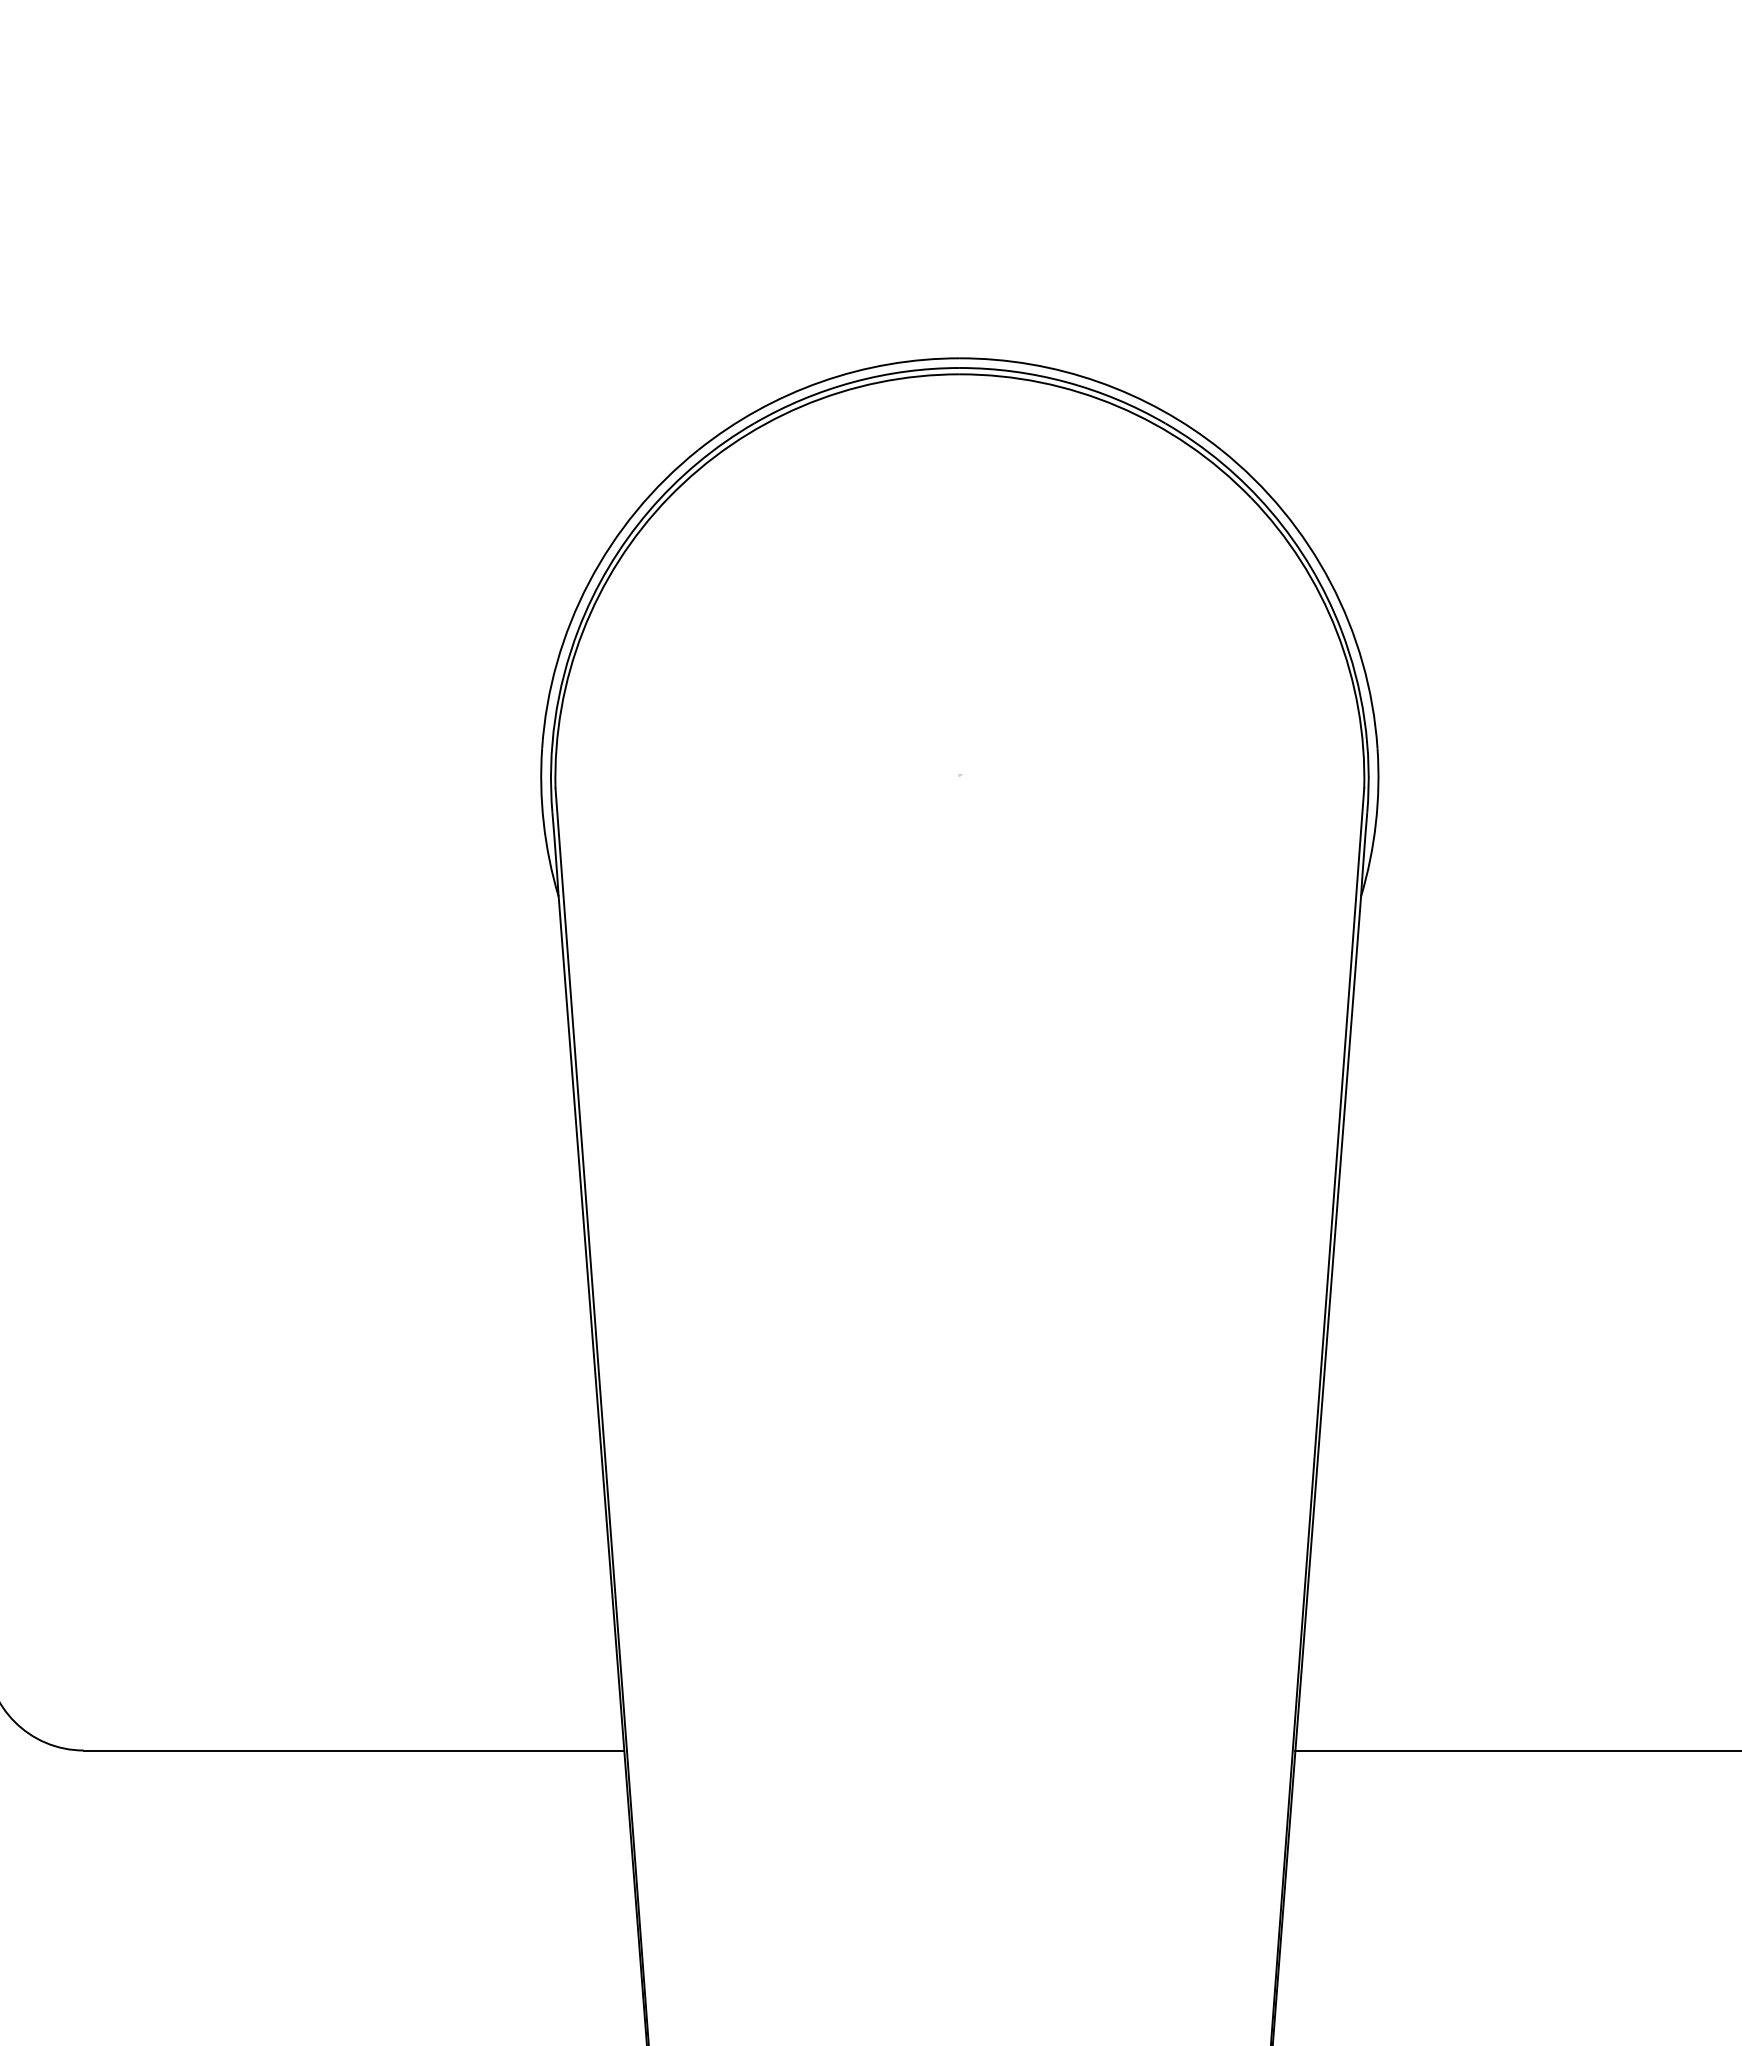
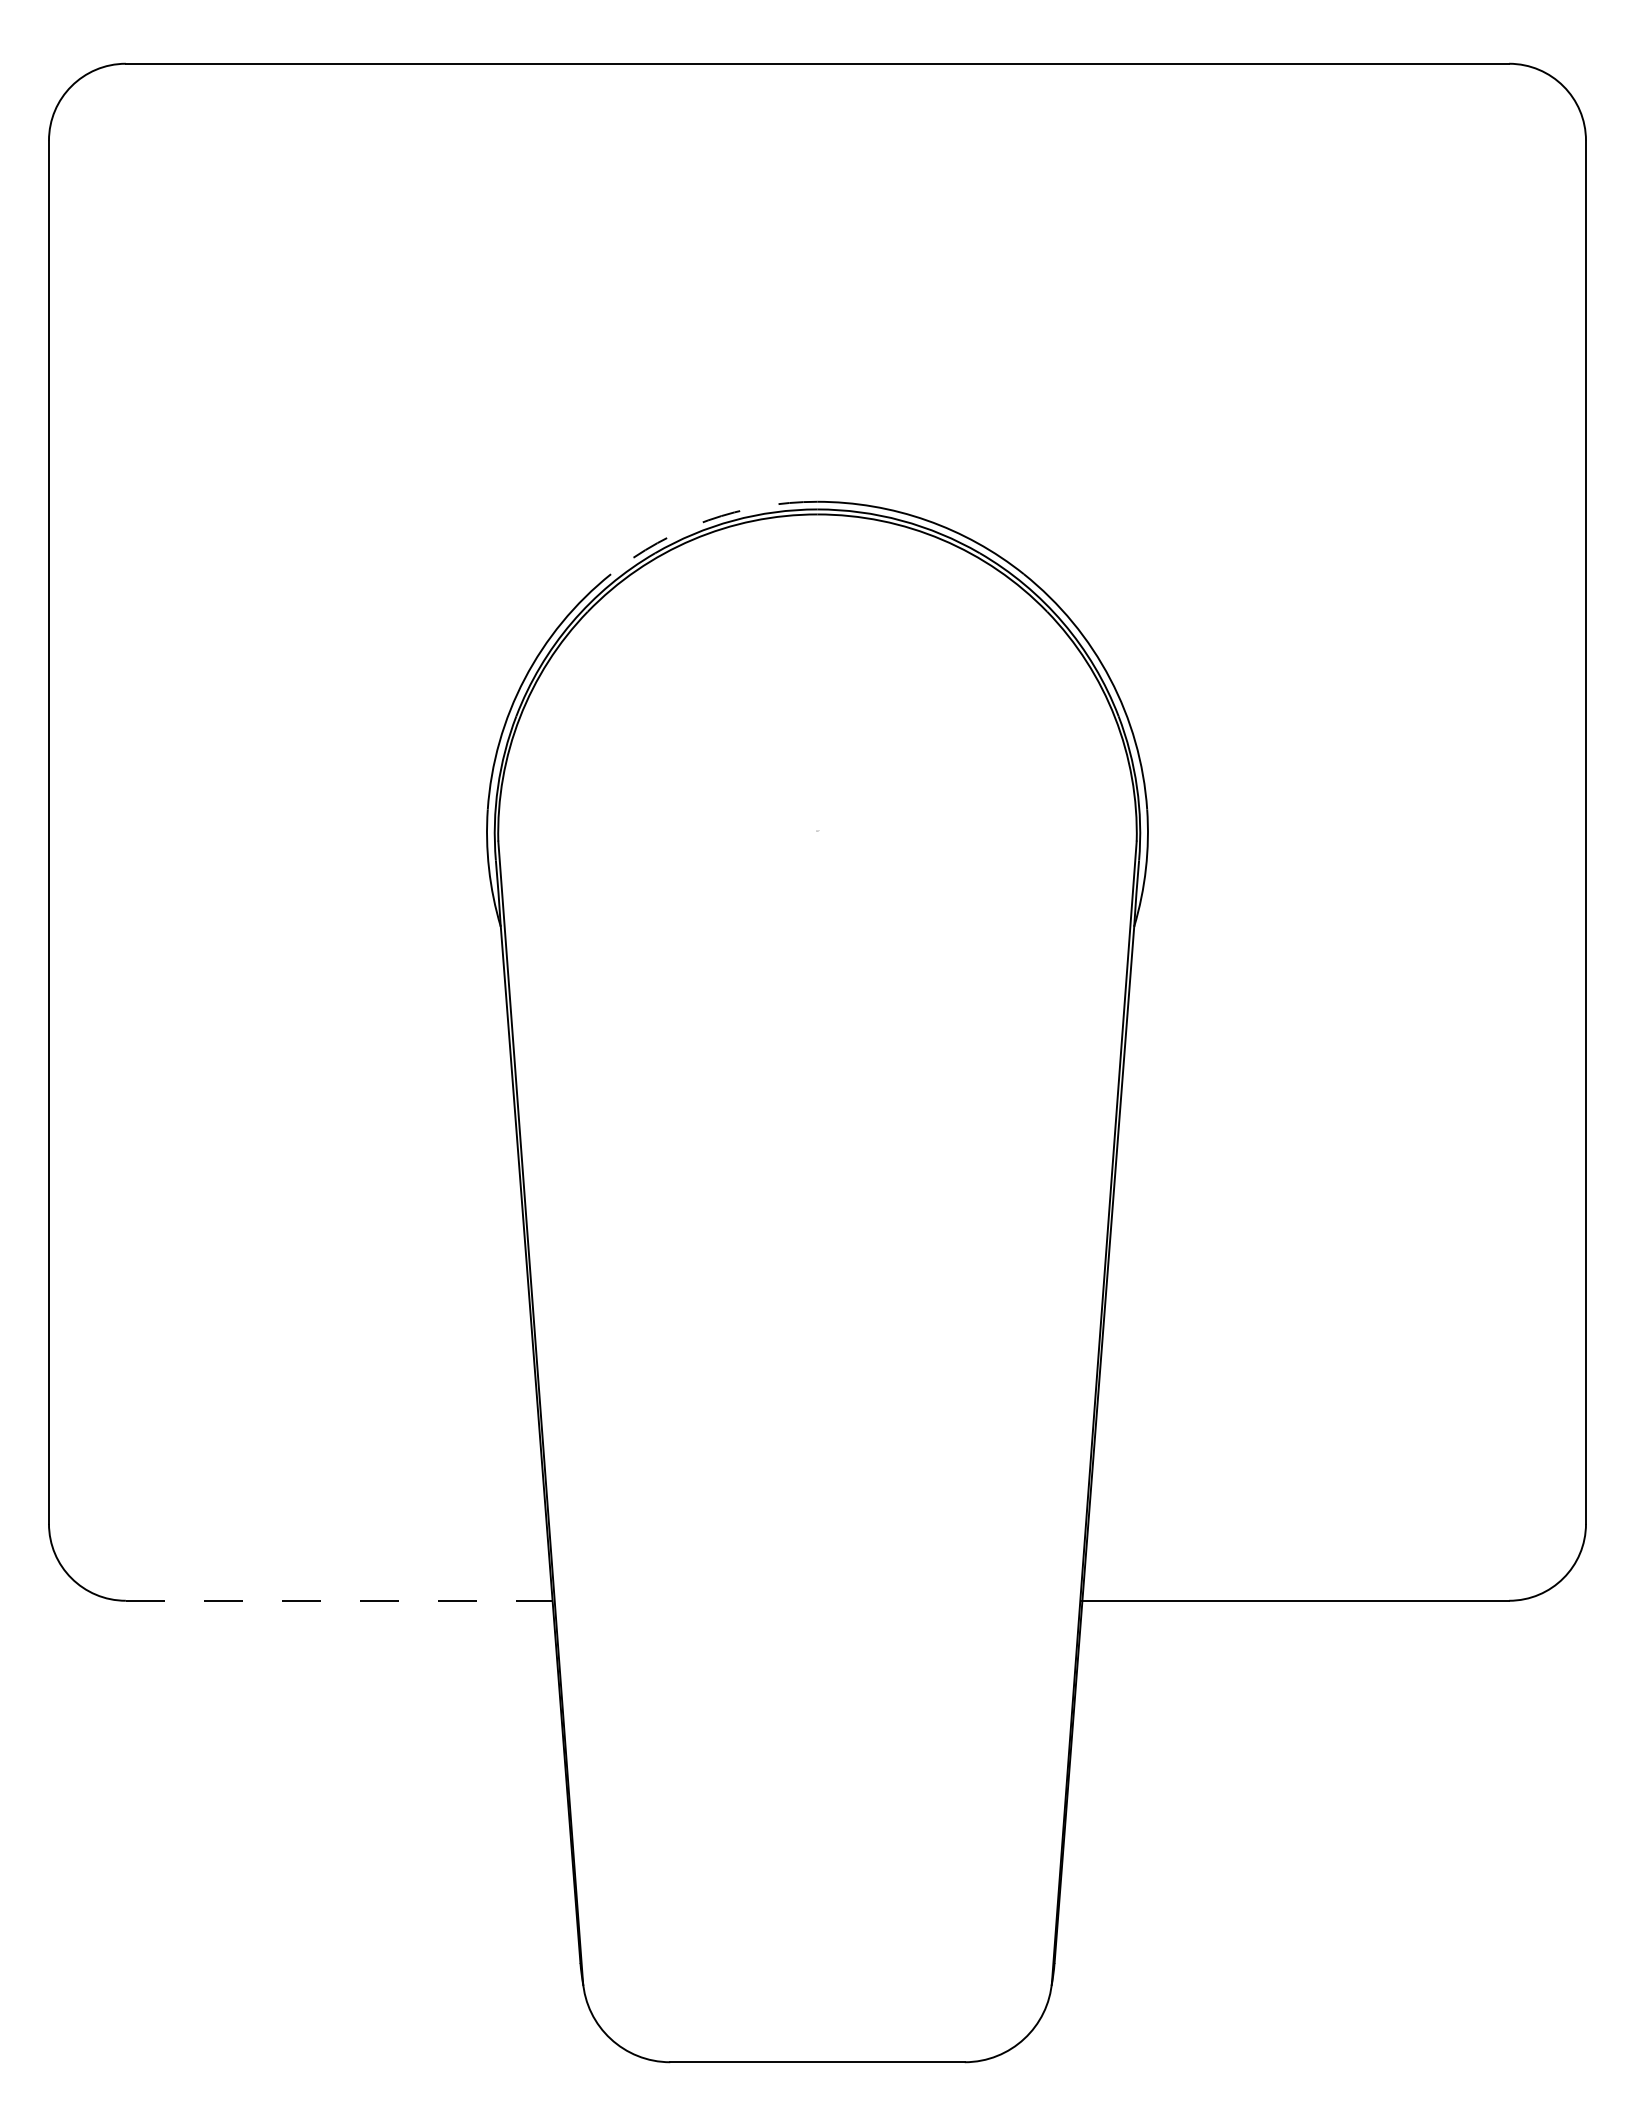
arc: (821, 381) -> (708, 520), solid -> dashed
line: (354, 1750) -> (339, 1600), solid -> dashed

